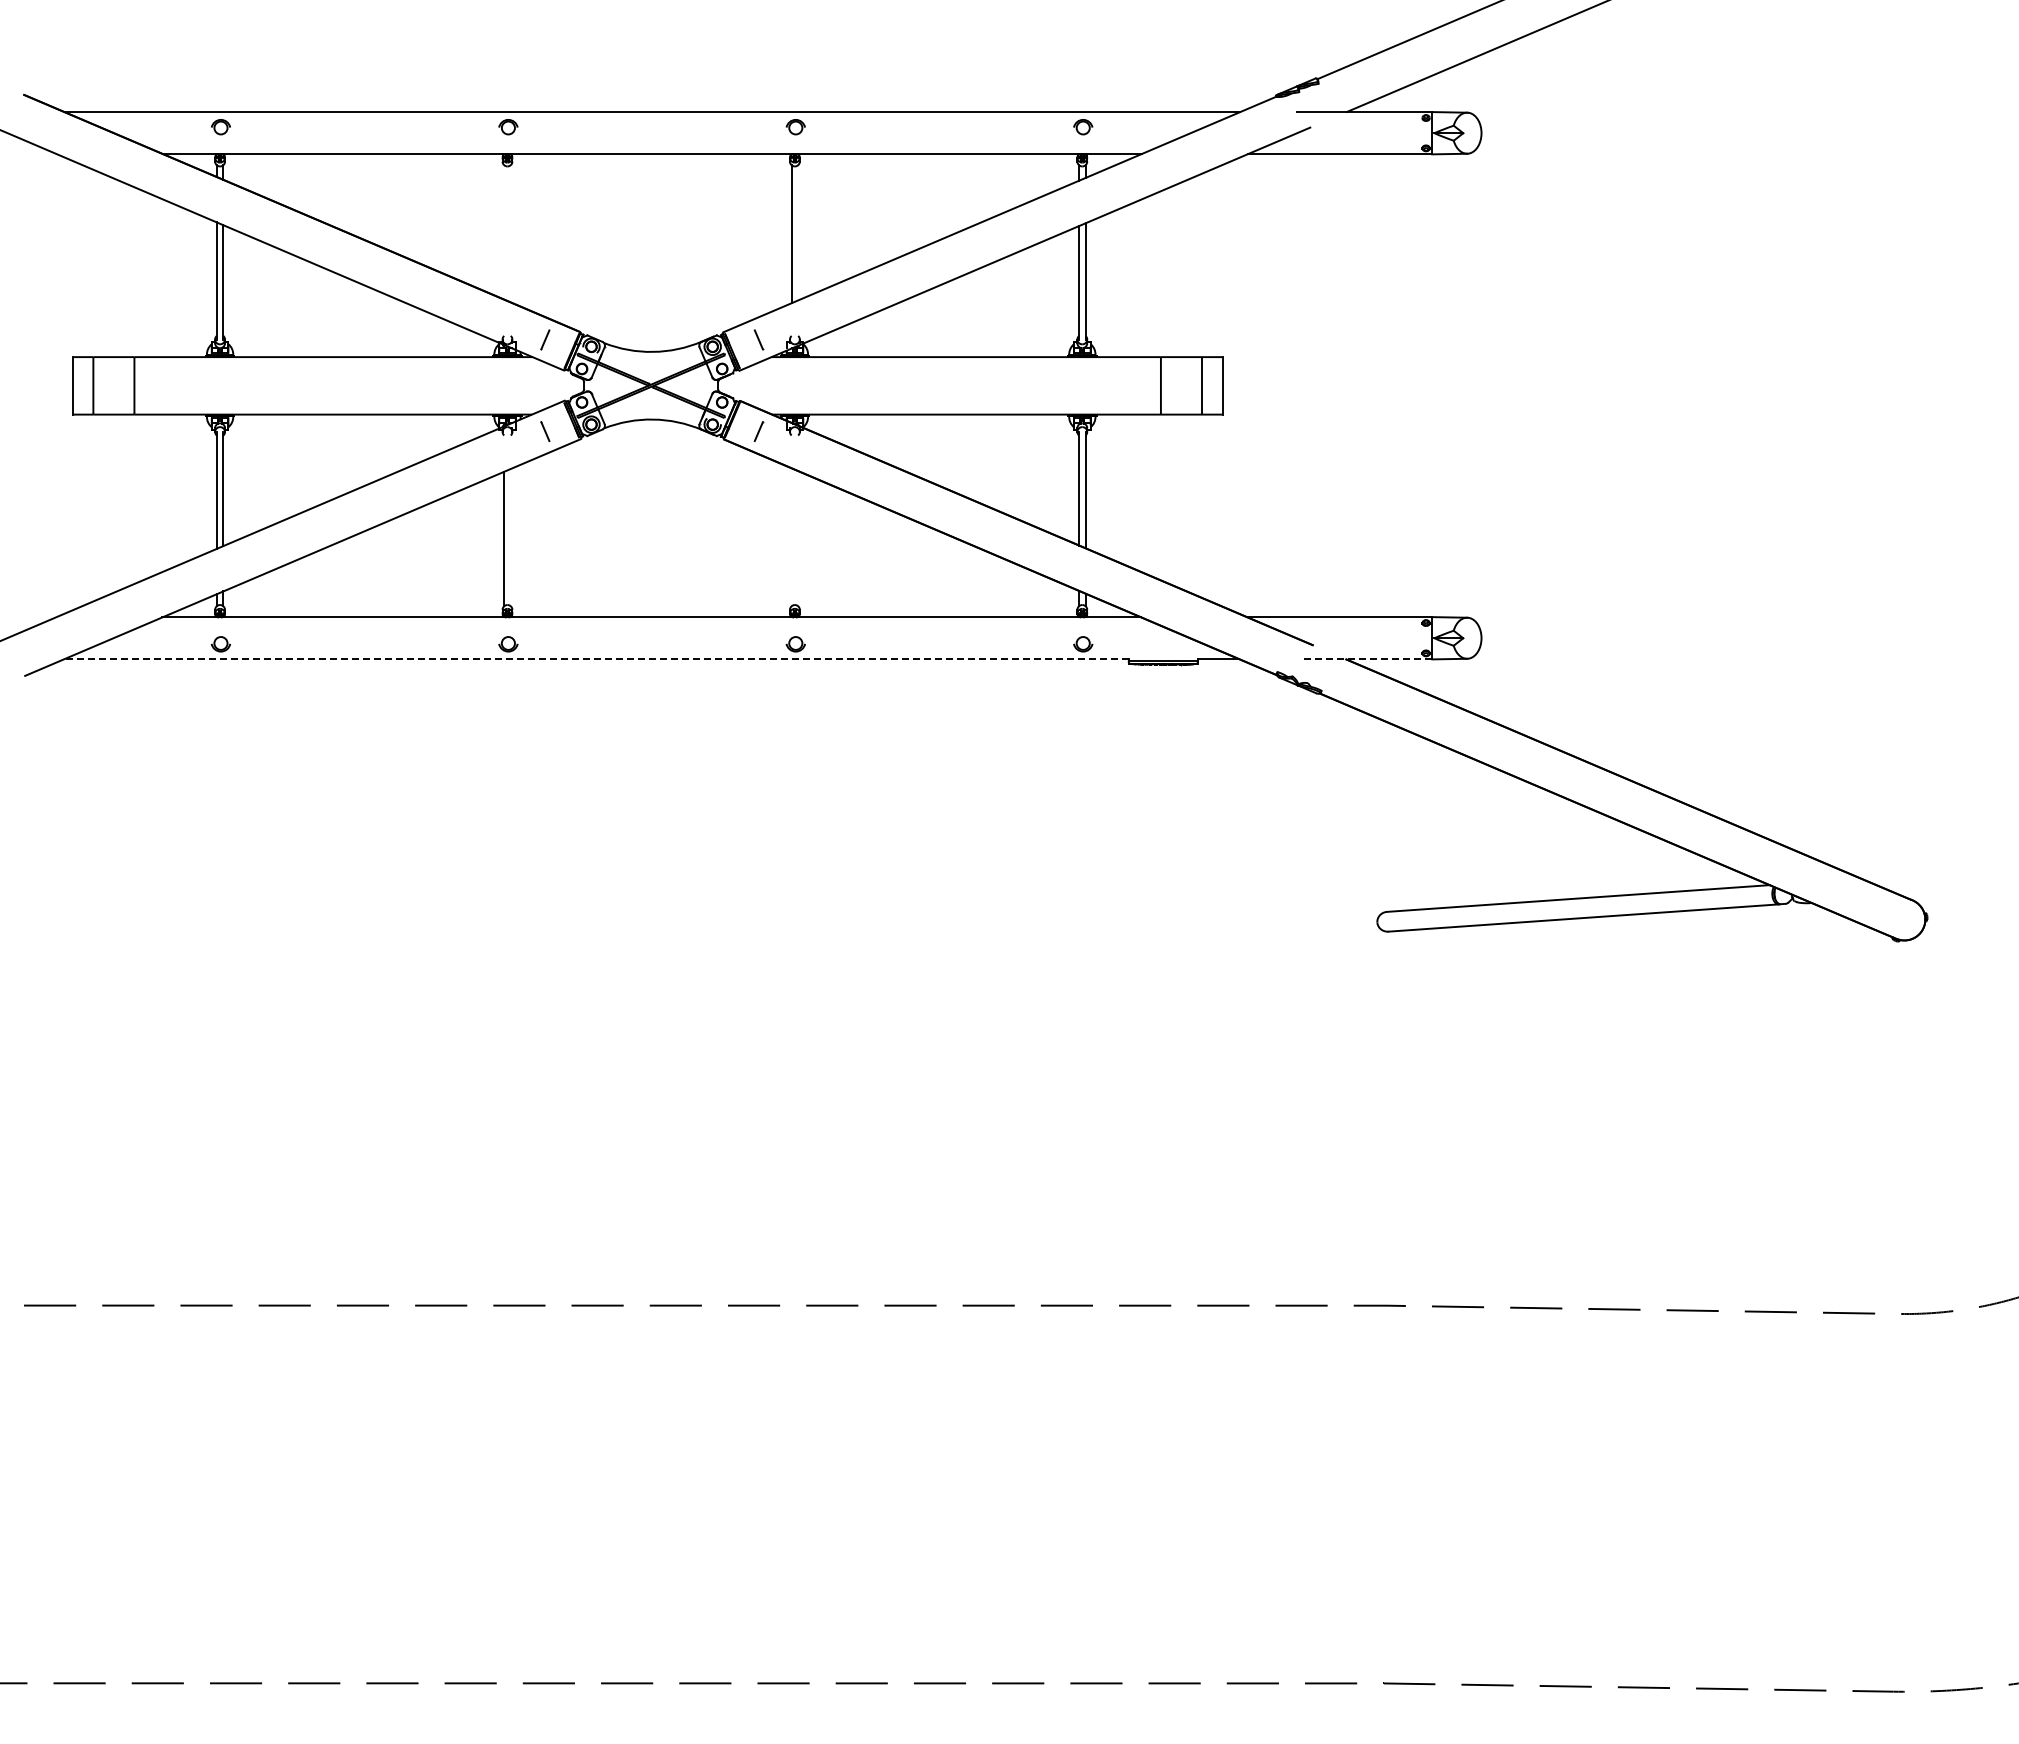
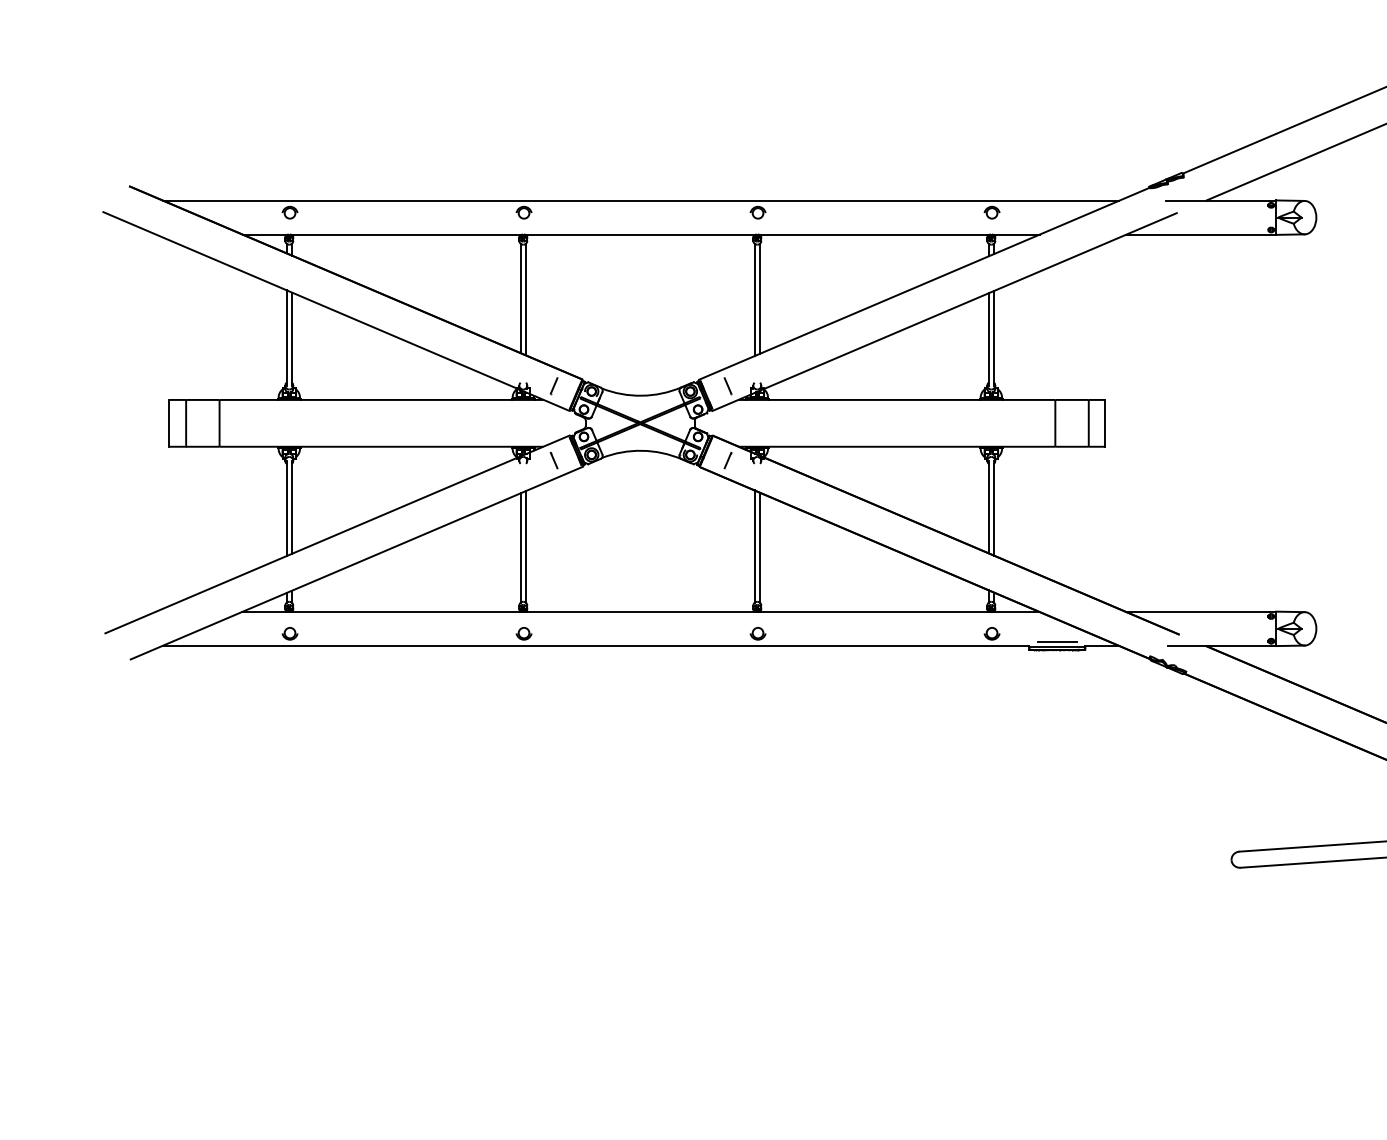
line: (504, 232) -> (520, 298), added
line: (798, 232) -> (760, 298), added
line: (510, 233) -> (525, 299), added
line: (510, 537) -> (525, 546), added
line: (791, 537) -> (754, 546), added
line: (798, 538) -> (760, 547), added
line: (1163, 654) -> (1057, 642), added
line: (596, 659) -> (595, 646), dashed -> solid
line: (1365, 659) -> (1221, 646), dashed -> solid

